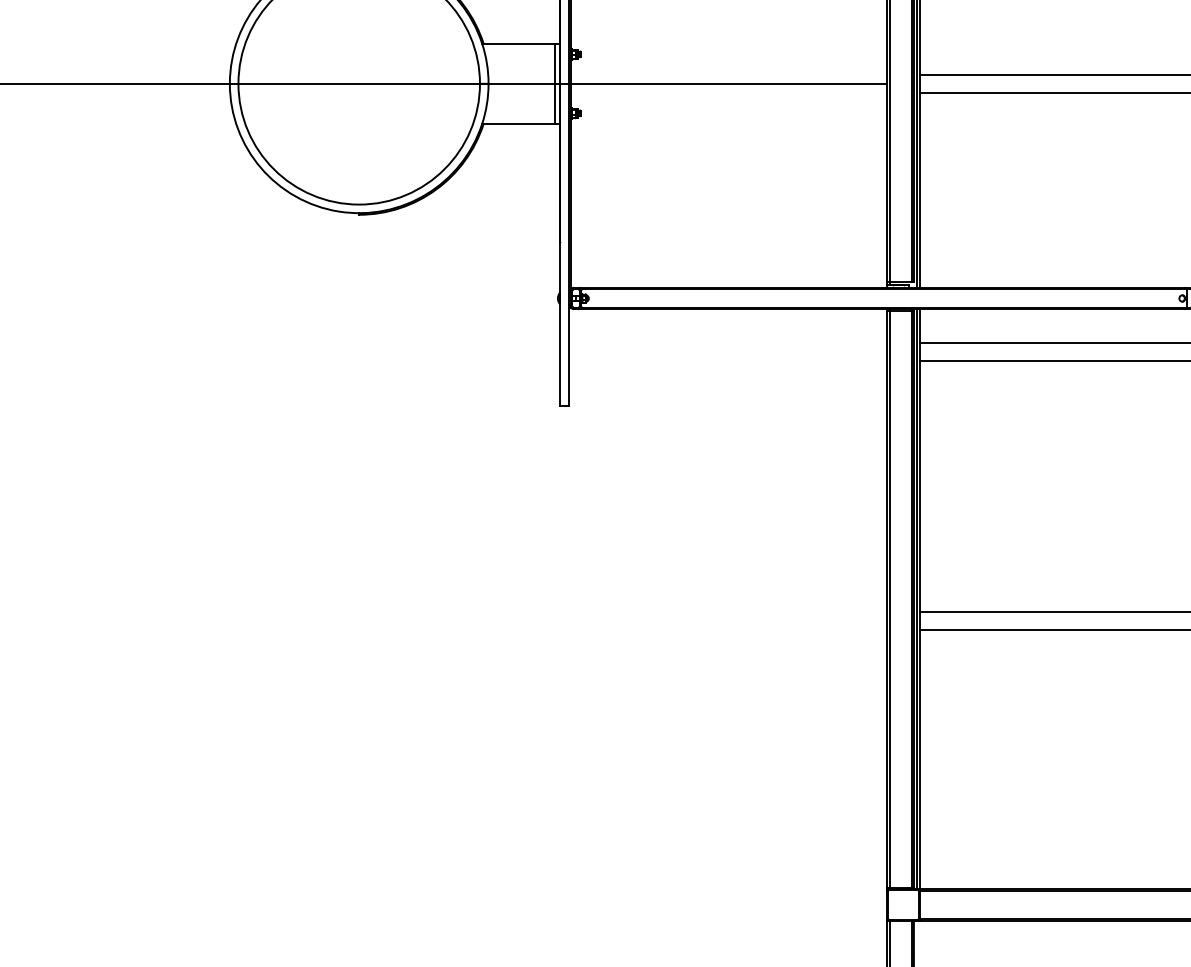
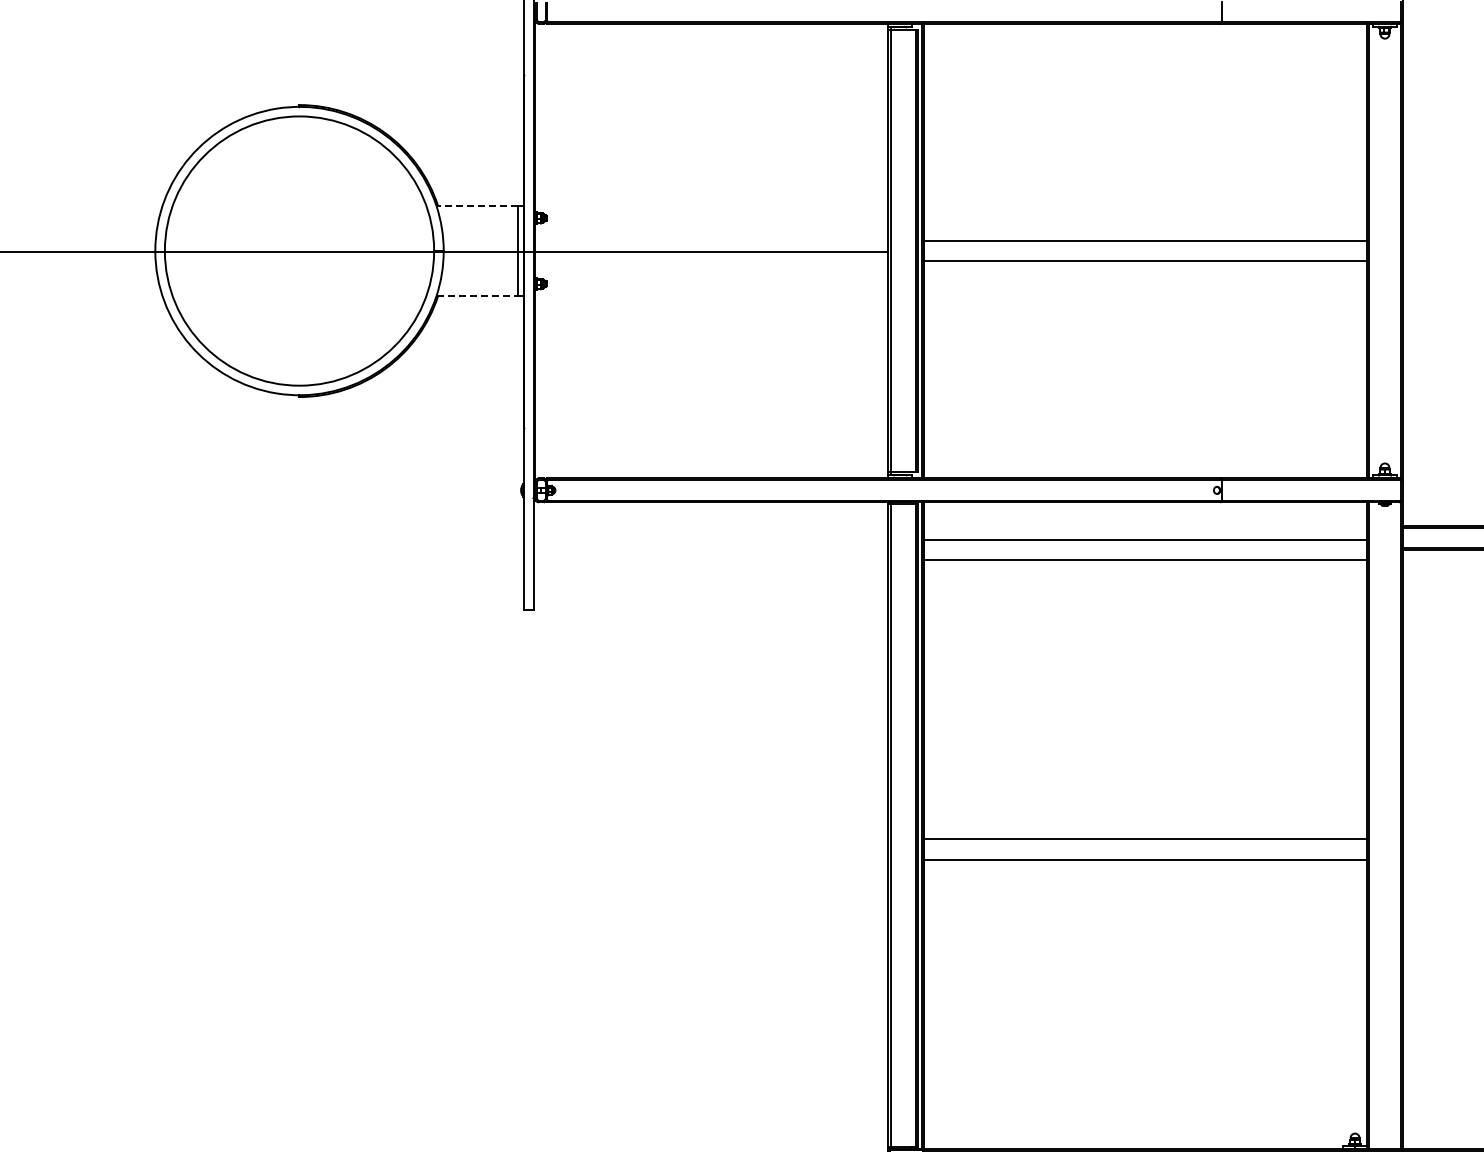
line: (518, 43) -> (477, 206), solid -> dashed
line: (518, 123) -> (477, 295), solid -> dashed

